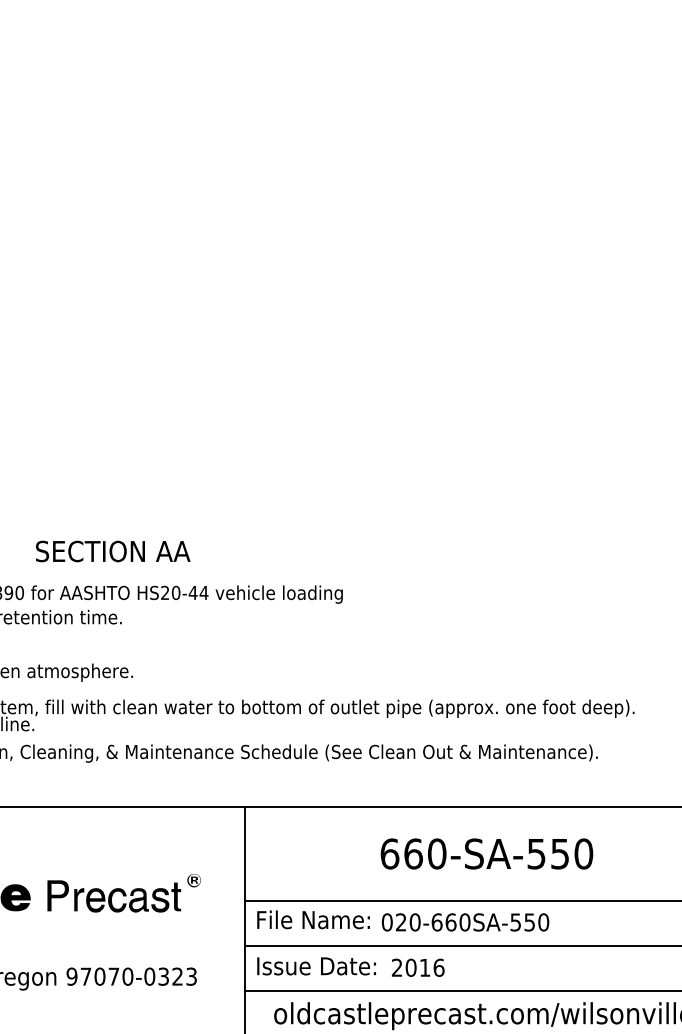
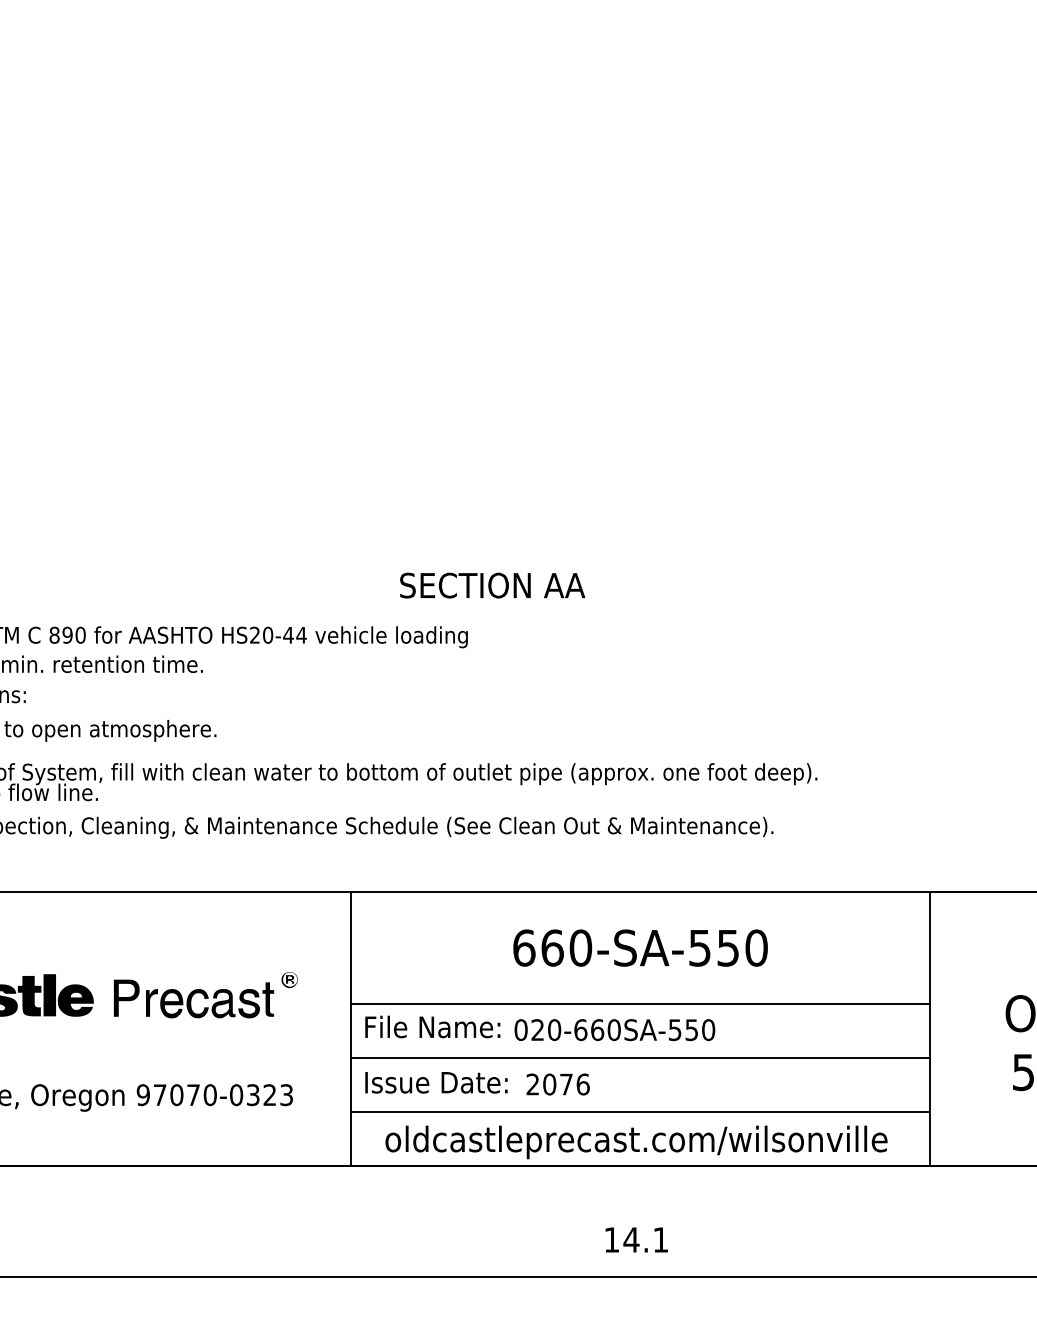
text: (113, 551) -> (492, 585), moved
text: (425, 967) -> (566, 1084), 2016 -> 2076

